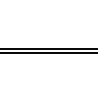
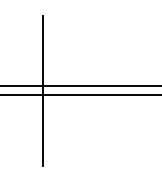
line: (46, 50) -> (43, 89), added

